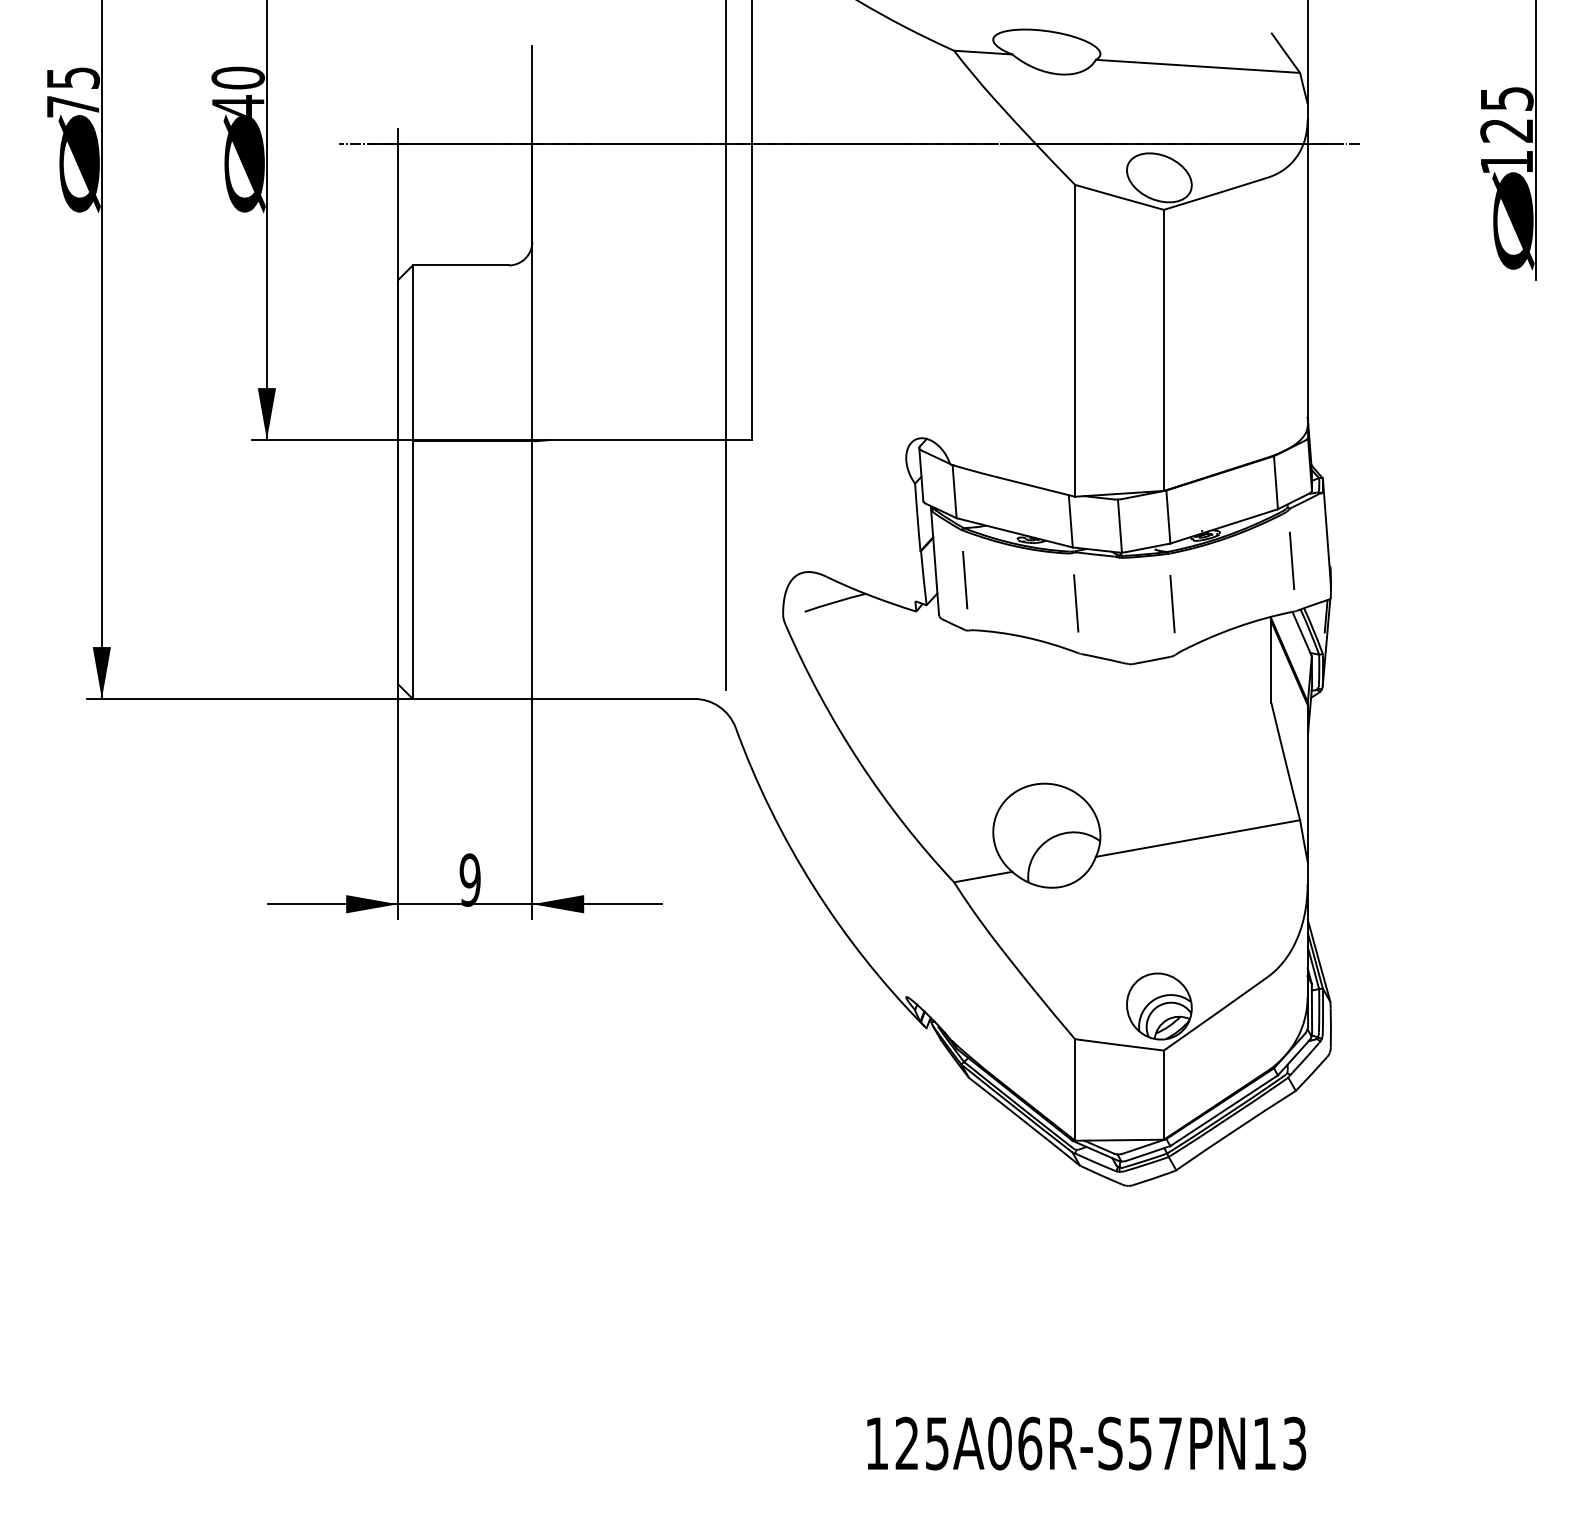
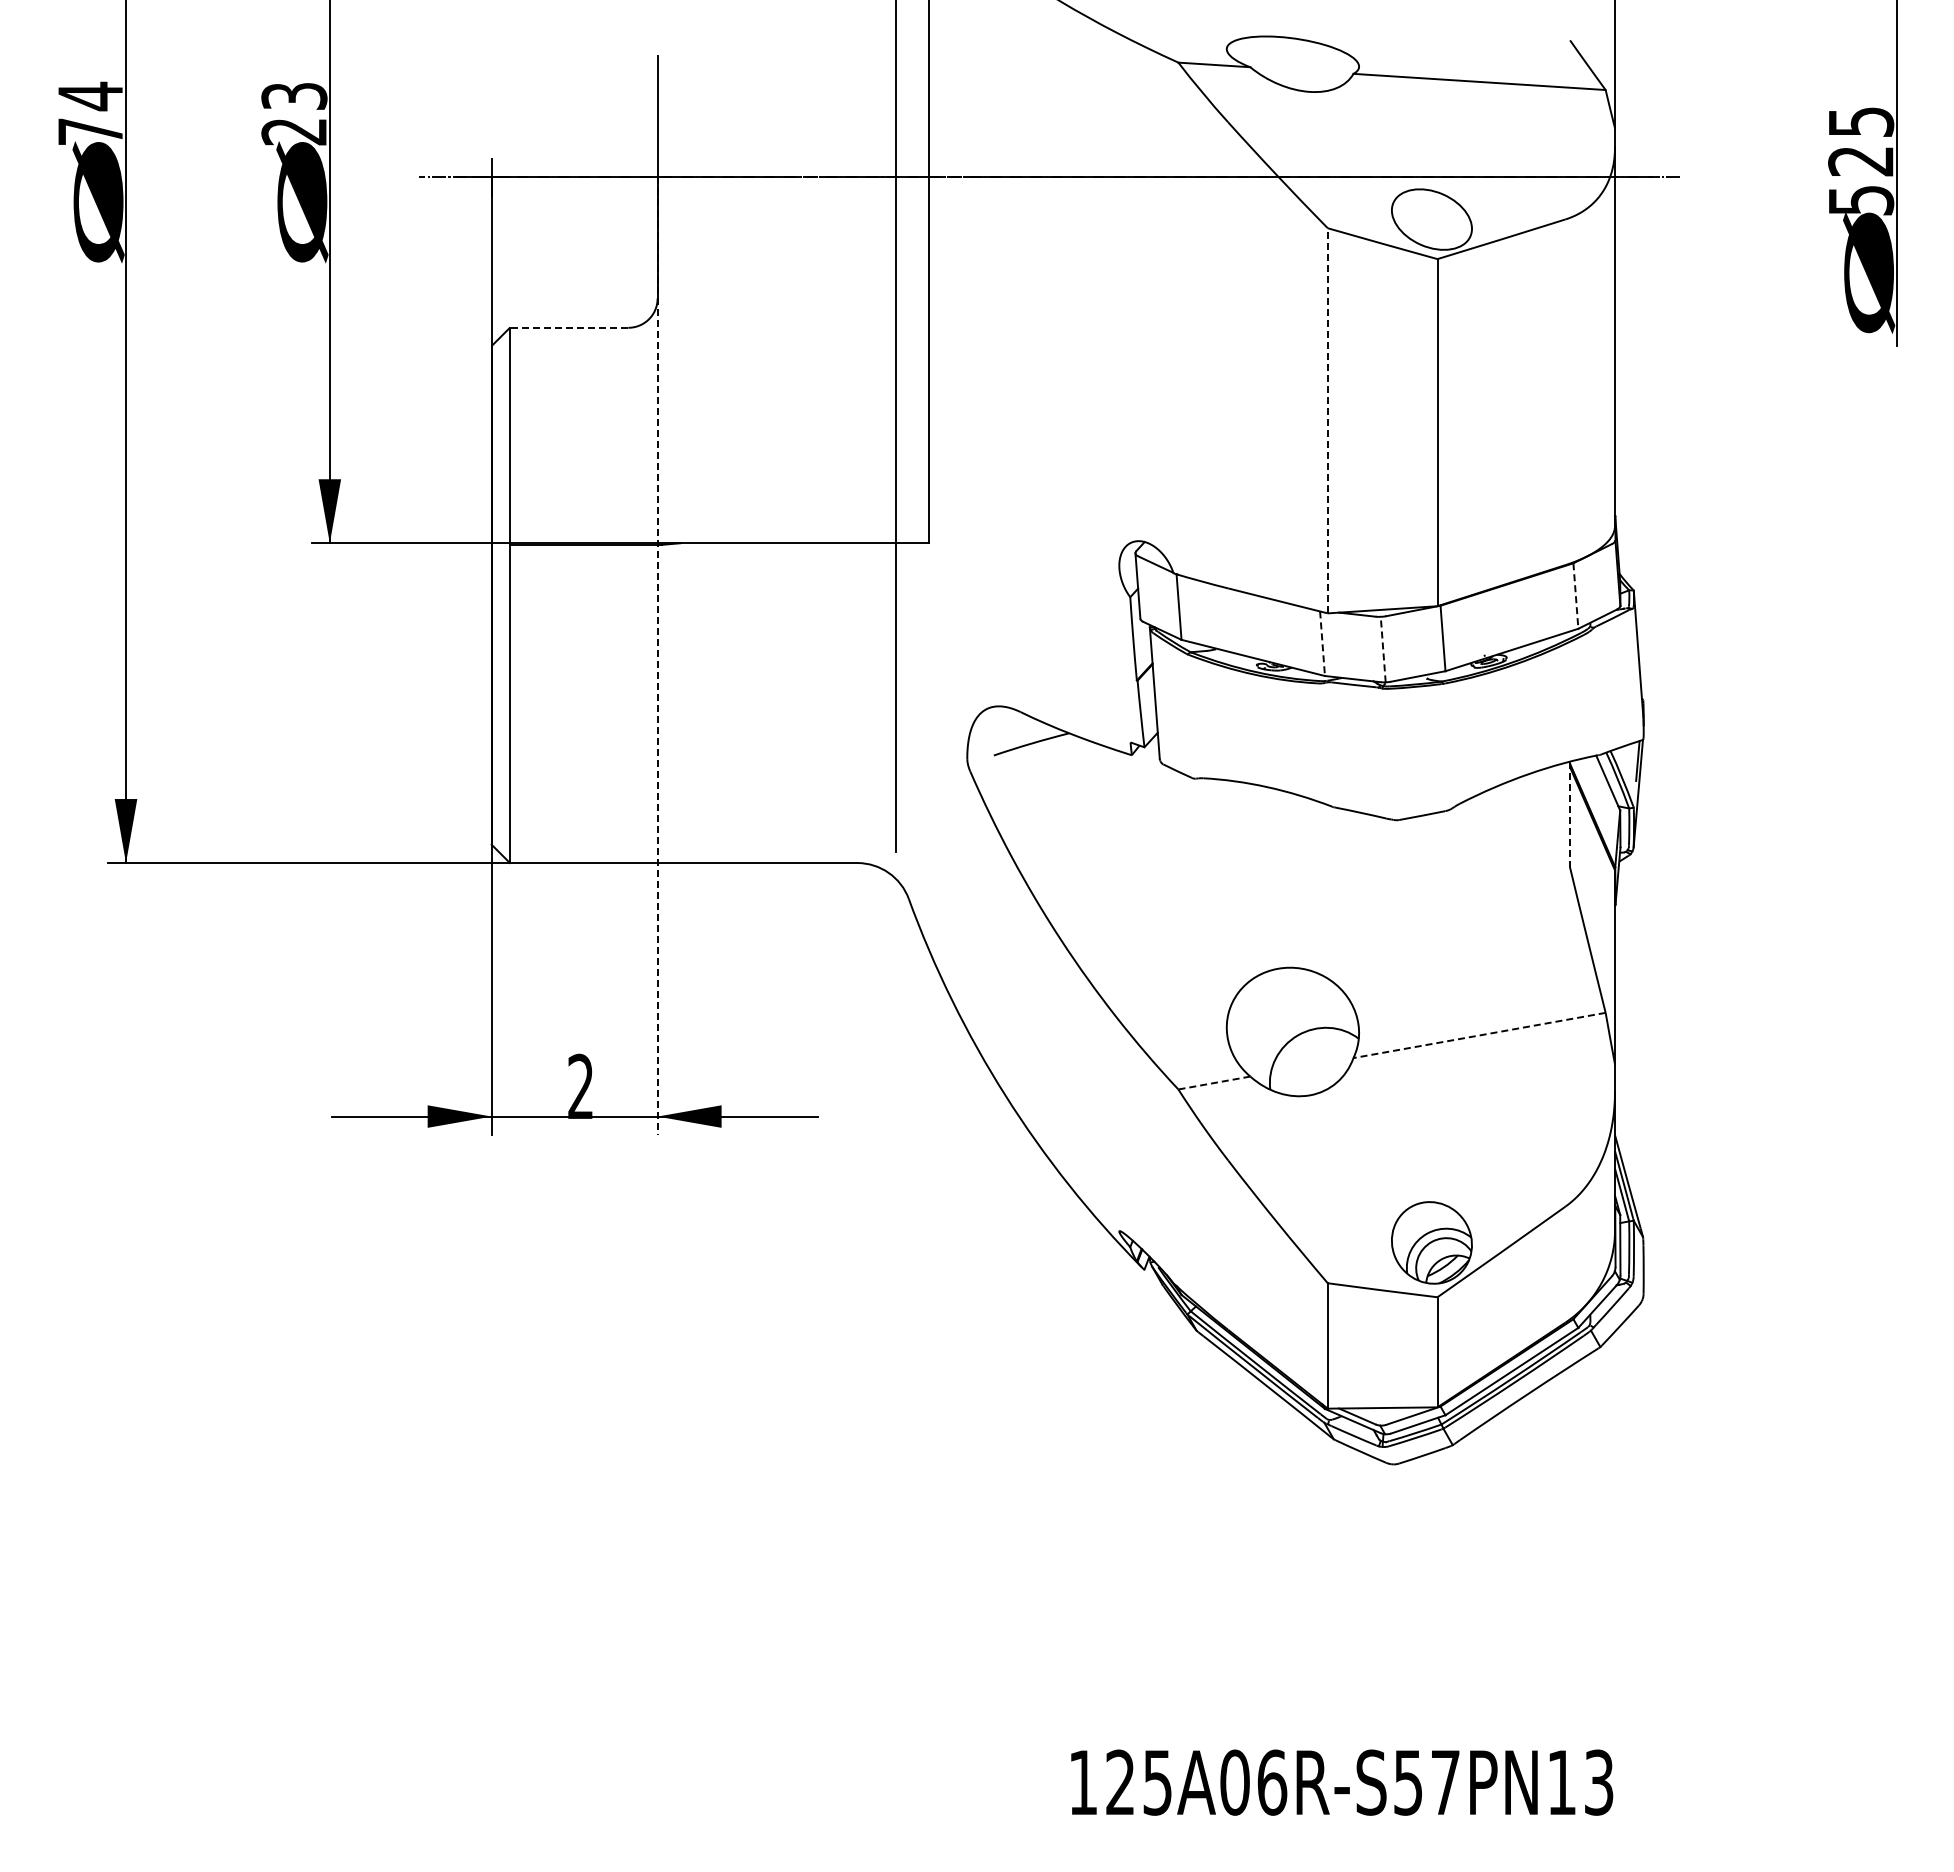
text: (73, 78) -> (90, 96), 75 -> 74
text: (238, 91) -> (294, 113), 40 -> 23
text: (1507, 162) -> (1861, 200), 125 -> 525
line: (460, 265) -> (568, 327), solid -> dashed
line: (1074, 340) -> (1327, 420), solid -> dashed
line: (1275, 483) -> (1575, 596), solid -> dashed
line: (1070, 521) -> (1322, 644), solid -> dashed
line: (1120, 525) -> (1383, 649), solid -> dashed
line: (532, 531) -> (657, 656), solid -> dashed
line: (1291, 560) -> (1595, 692), removed
line: (964, 580) -> (1191, 716), removed
line: (1075, 602) -> (1328, 744), removed
line: (1172, 603) -> (1447, 745), removed
line: (1271, 660) -> (1570, 815), solid -> dashed
line: (1197, 838) -> (1479, 1035), solid -> dashed
line: (983, 877) -> (1214, 1083), solid -> dashed
text: (469, 879) -> (580, 1086), 9 -> 2

